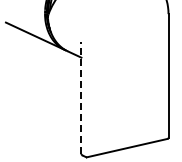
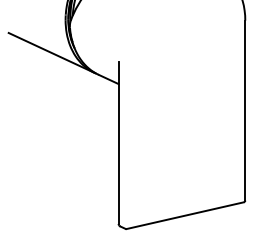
line: (81, 98) -> (118, 143), dashed -> solid

